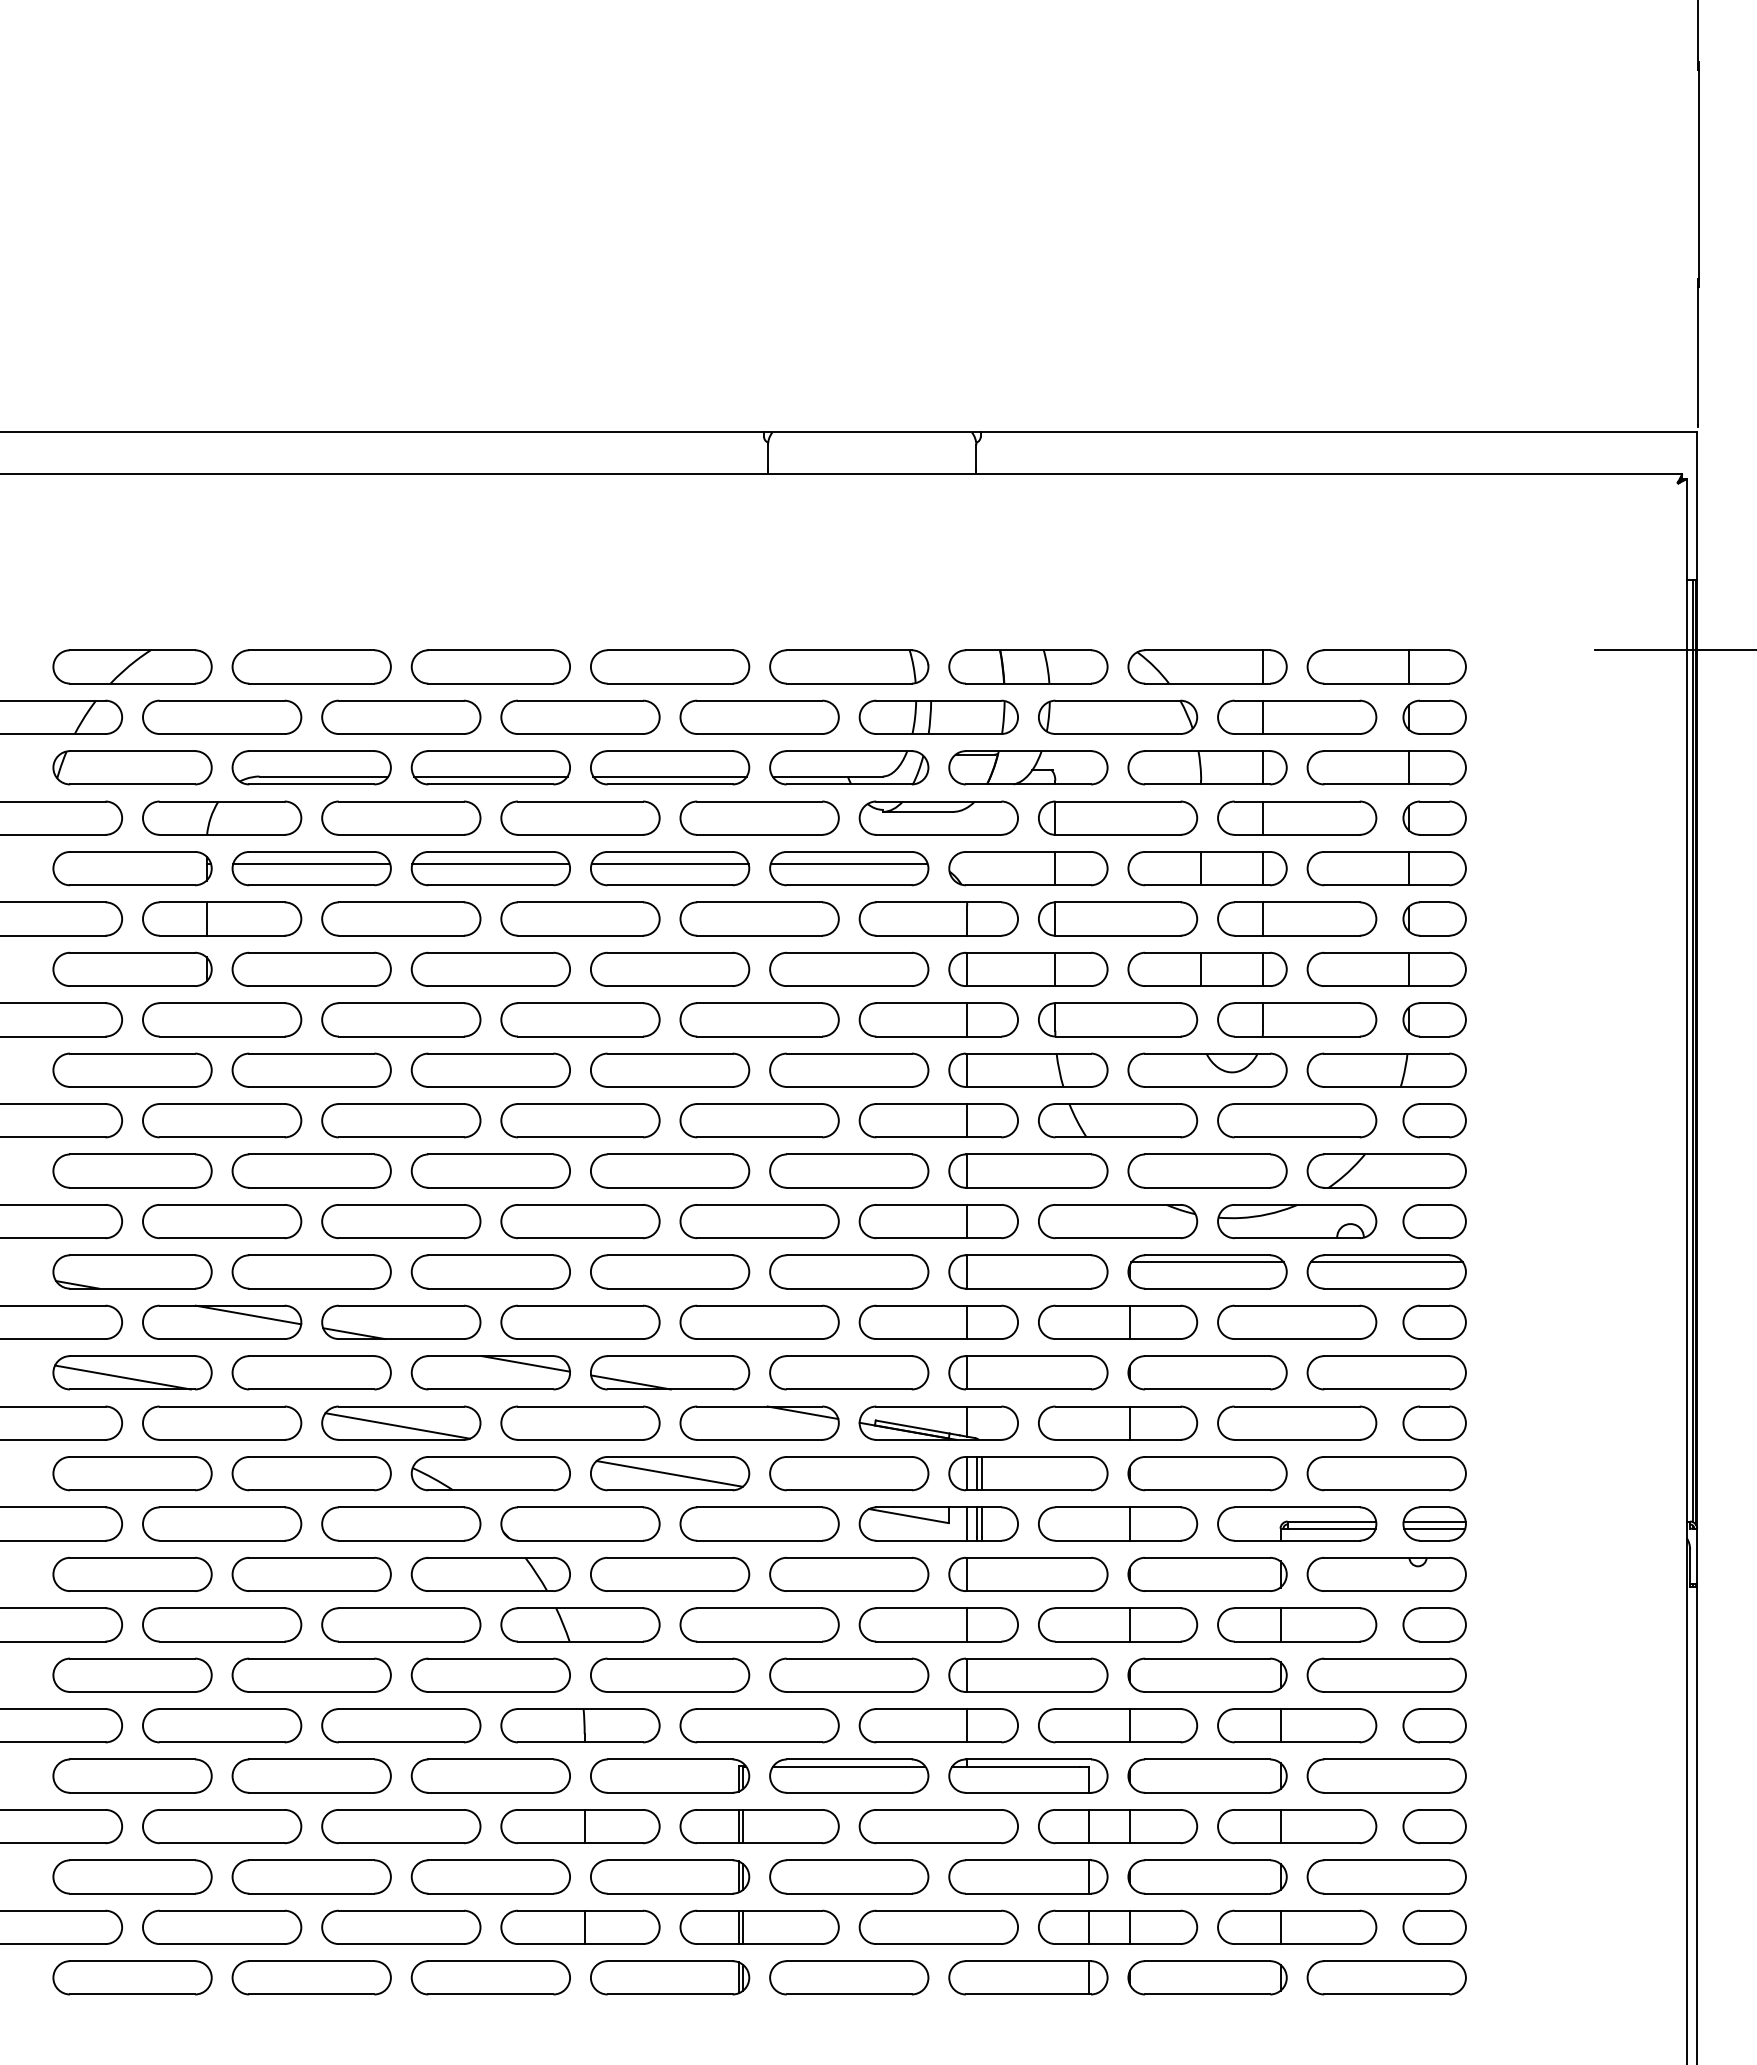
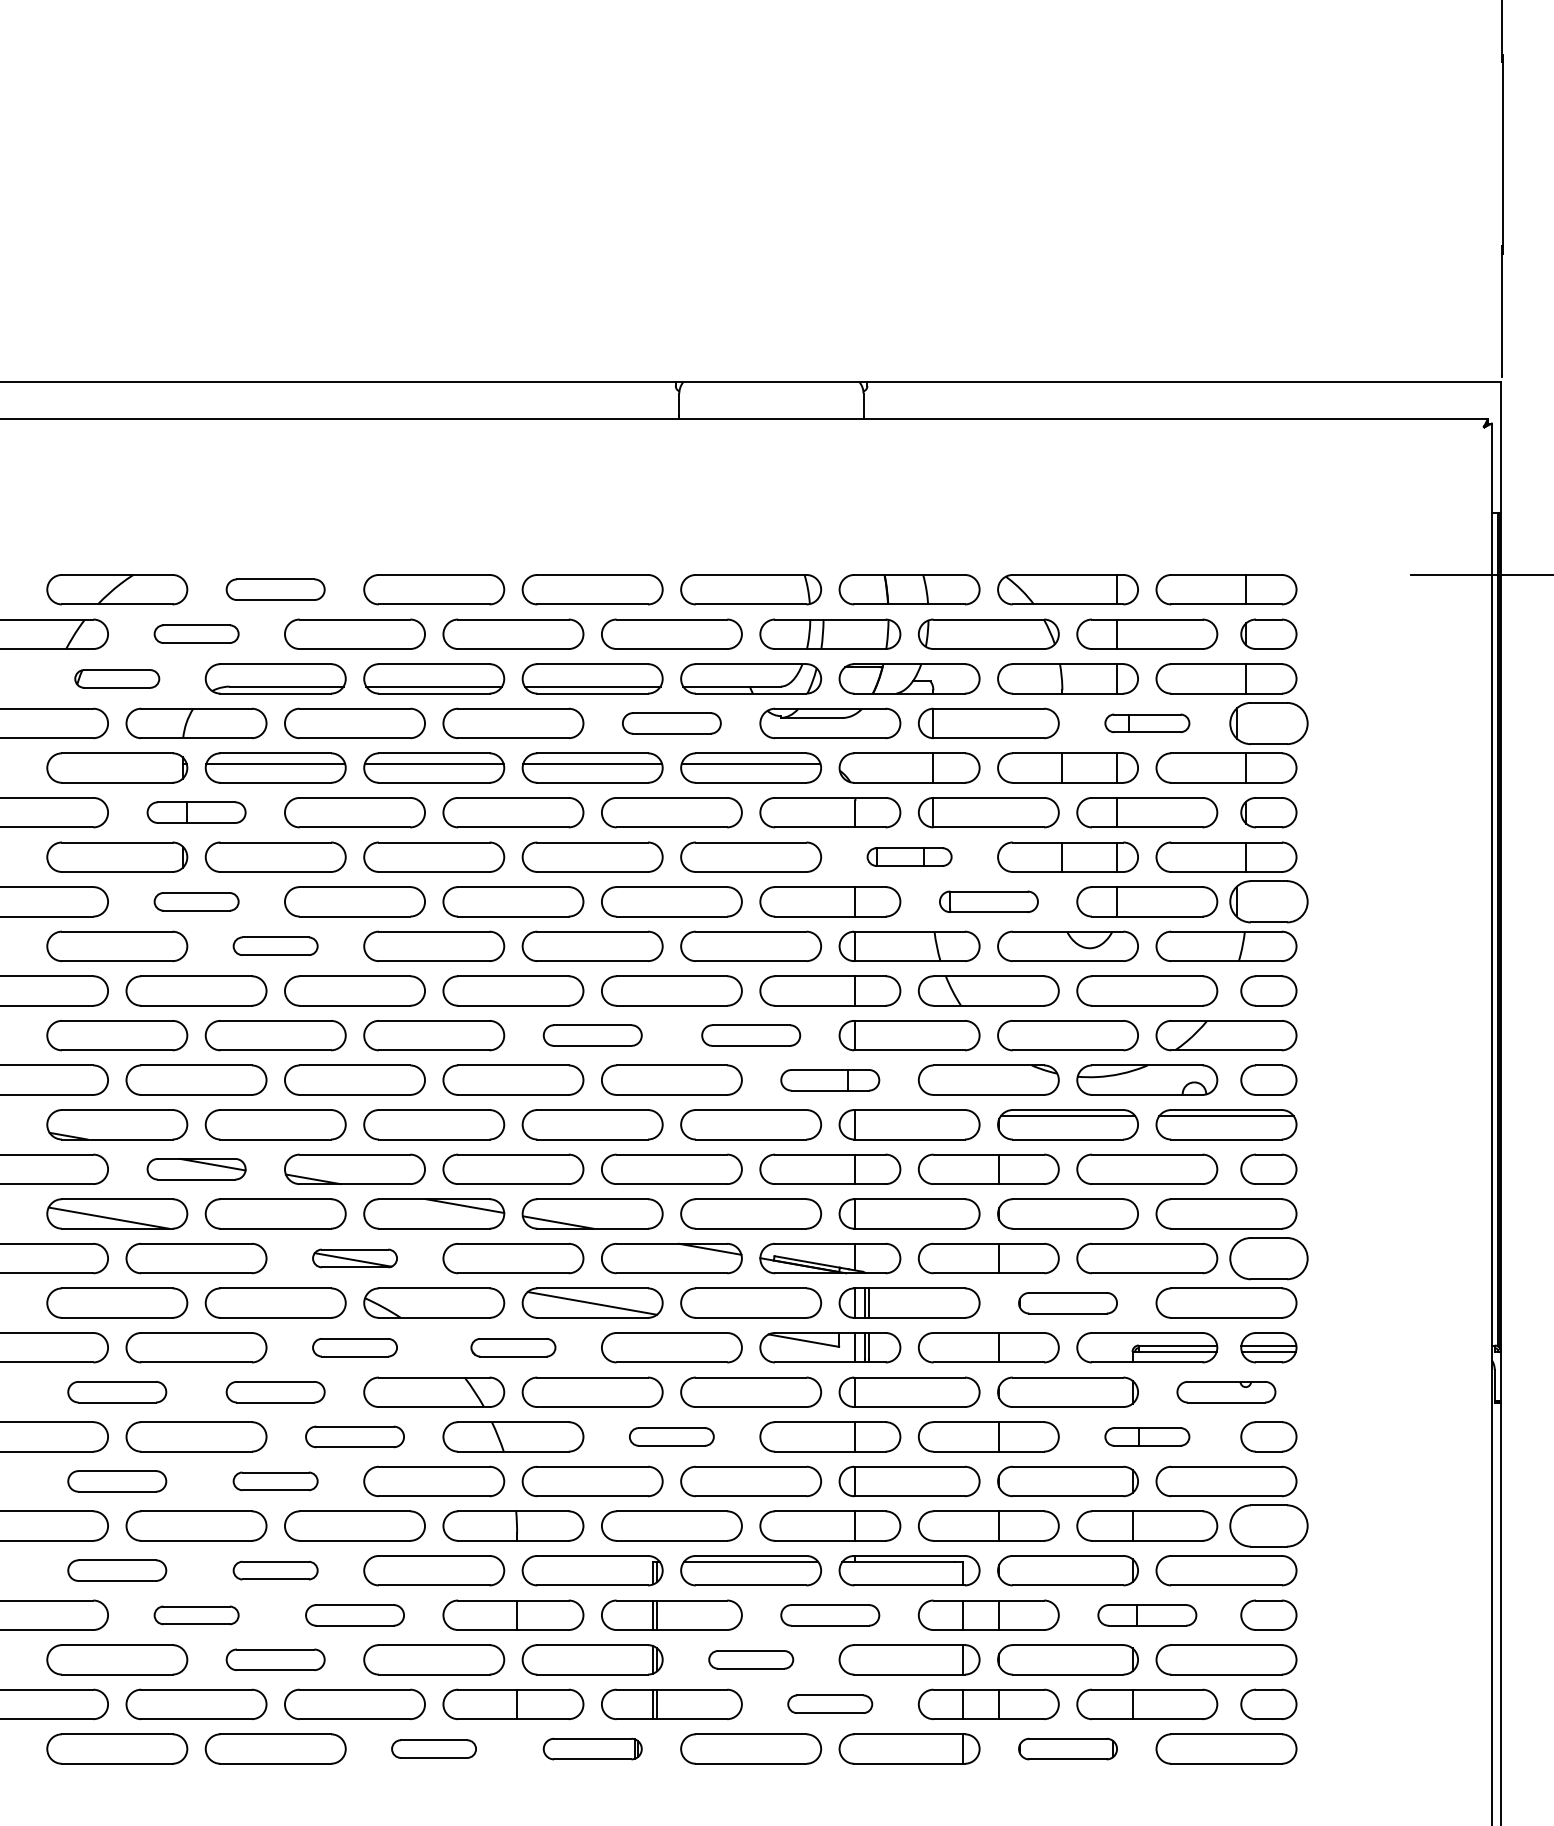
part: (311, 666) -> (275, 589), size x0.7
part: (222, 716) -> (196, 633), size x0.6
part: (132, 767) -> (117, 678), size x0.6
part: (759, 817) -> (671, 722), size x0.7
part: (1297, 817) -> (1147, 722), size x0.6
part: (1434, 817) -> (1268, 722), size x1.4
part: (222, 918) -> (196, 812), size x0.7
part: (1028, 968) -> (909, 856), size x0.6
part: (222, 1019) -> (196, 901), size x0.6
part: (1118, 1019) -> (989, 901), size x0.7
part: (1434, 1019) -> (1268, 901), size x1.4
part: (311, 1069) -> (275, 945), size x0.6
part: (670, 1170) -> (593, 1035), size x0.7
part: (849, 1170) -> (751, 1035), size x0.7
part: (938, 1221) -> (830, 1080), size x0.7
part: (222, 1321) -> (196, 1168), size x0.7
part: (401, 1422) -> (355, 1257), size x0.6
part: (1434, 1422) -> (1268, 1257), size x1.4
part: (1207, 1473) -> (1067, 1303), size x0.7
part: (401, 1523) -> (355, 1347), size x0.6
part: (580, 1523) -> (513, 1347), size x0.6
part: (132, 1573) -> (117, 1391), size x0.7
part: (311, 1573) -> (275, 1391), size x0.7
part: (1386, 1573) -> (1226, 1391), size x0.7
part: (401, 1624) -> (355, 1436), size x0.7
part: (759, 1624) -> (671, 1436), size x0.6
part: (1297, 1624) -> (1147, 1436), size x0.6
part: (132, 1674) -> (117, 1480), size x0.7
part: (311, 1674) -> (275, 1480), size x0.6
part: (1434, 1725) -> (1268, 1525), size x1.4
part: (132, 1775) -> (117, 1570), size x0.7
part: (311, 1775) -> (275, 1570), size x0.6
part: (222, 1826) -> (196, 1615), size x0.6
part: (401, 1826) -> (355, 1615), size x0.7
part: (938, 1826) -> (830, 1615), size x0.7
part: (1297, 1826) -> (1147, 1615), size x0.7
part: (311, 1876) -> (275, 1659), size x0.7
part: (849, 1876) -> (751, 1659), size x0.6
part: (938, 1926) -> (830, 1703), size x0.6
part: (490, 1977) -> (433, 1748), size x0.6
part: (670, 1977) -> (593, 1748), size x0.7
part: (1207, 1977) -> (1067, 1748), size x0.7

